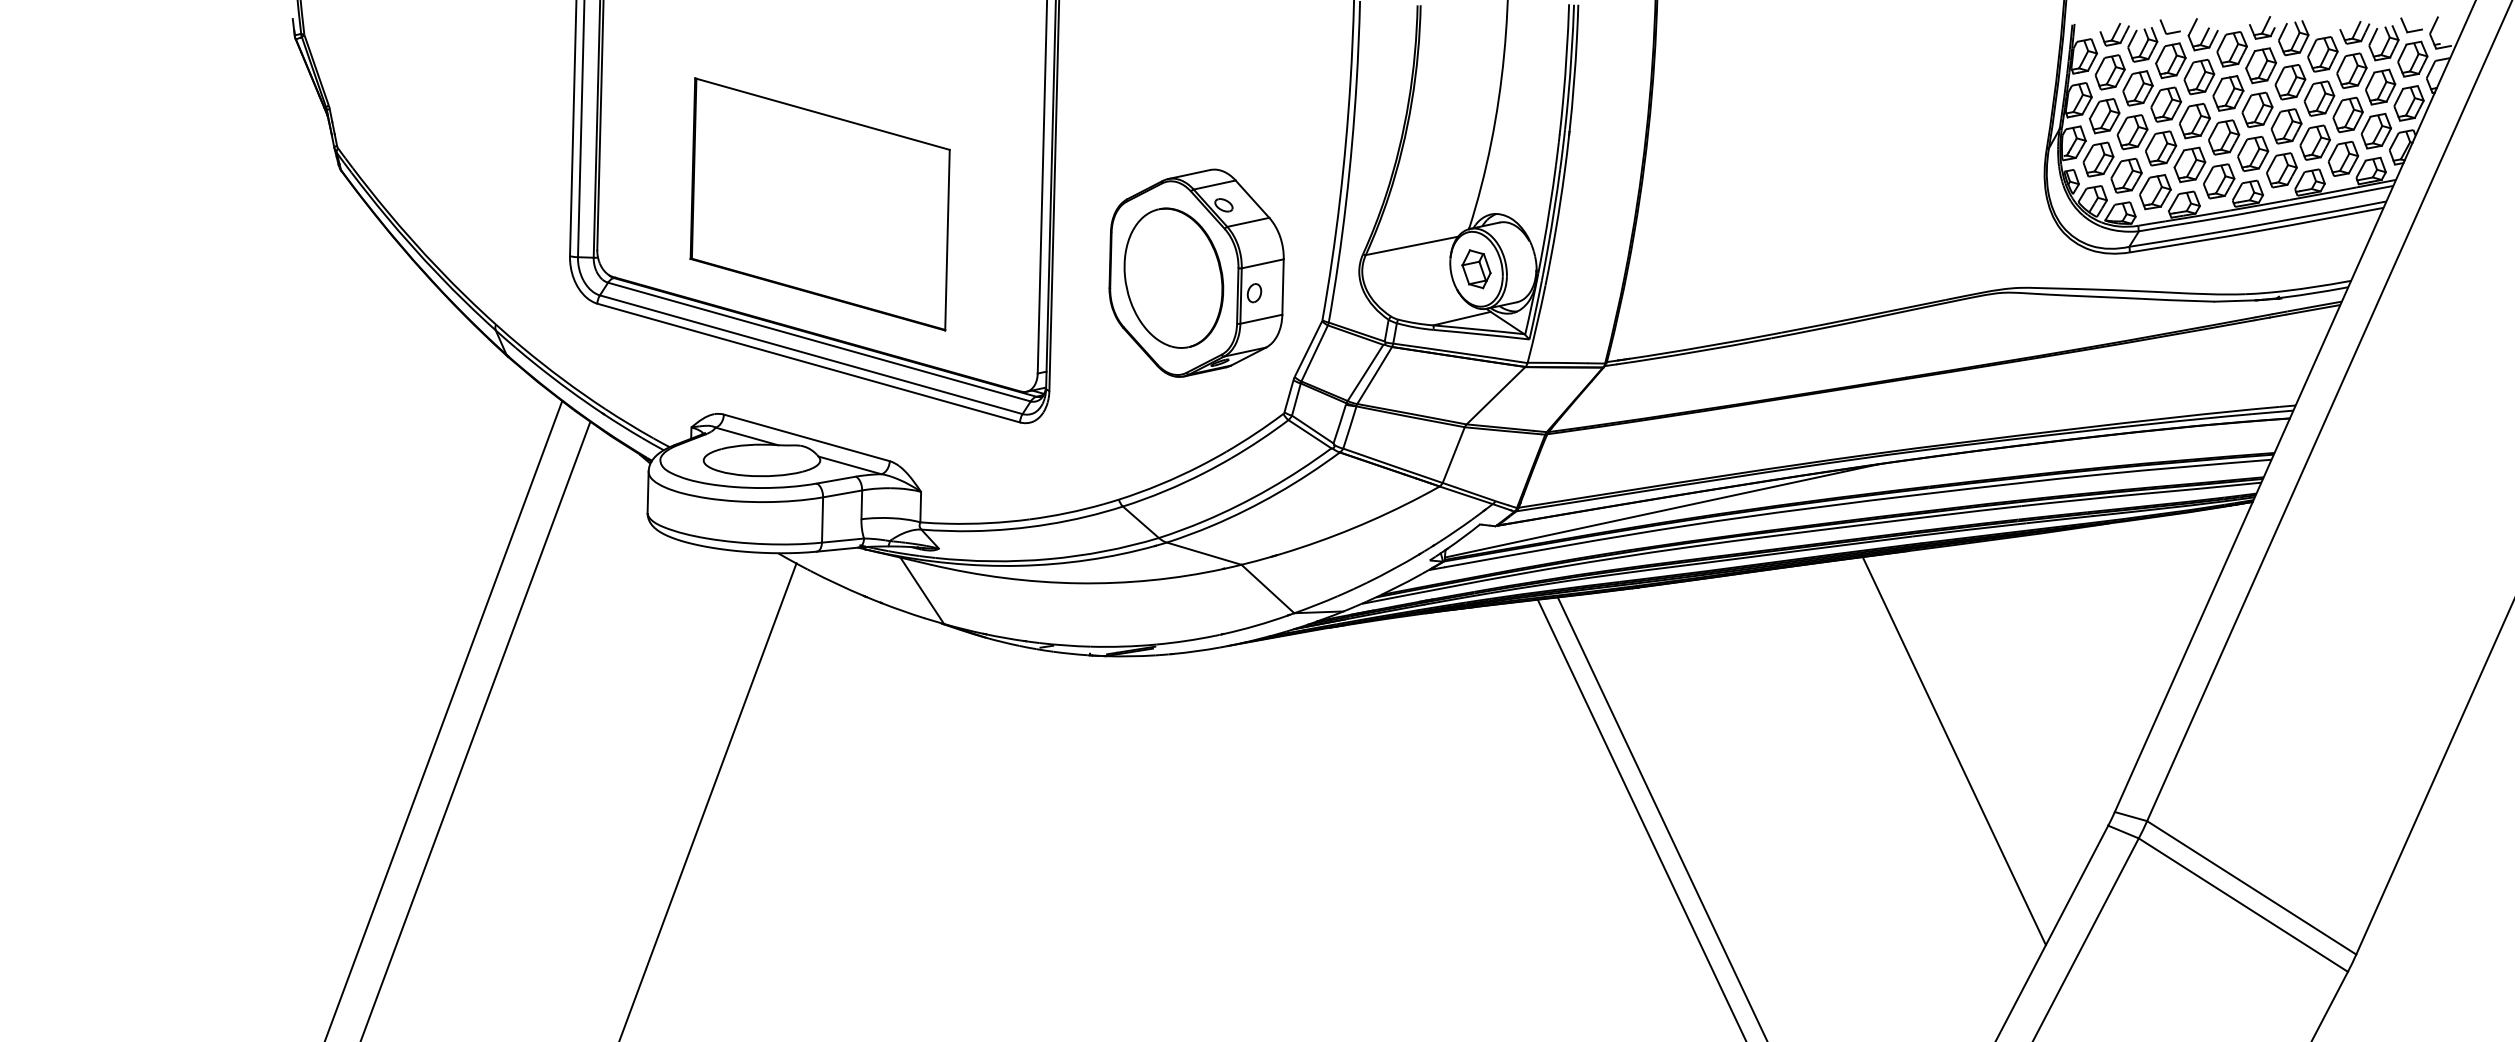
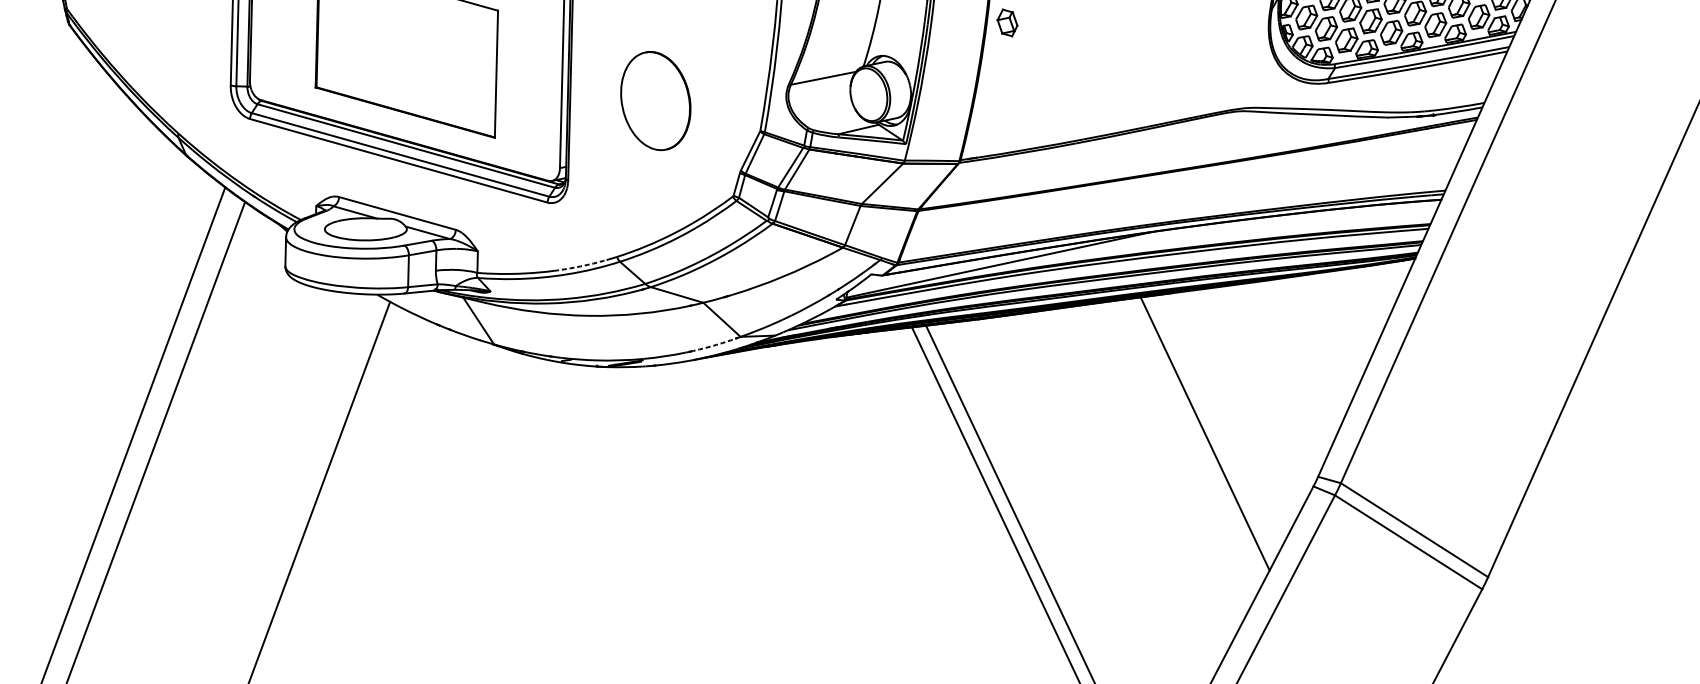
part: (1476, 269) -> (1007, 23), moved
part: (1196, 272) -> (671, 97), removed
arc: (1067, 513) -> (580, 266), solid -> dashed
arc: (1256, 625) -> (713, 345), solid -> dashed

